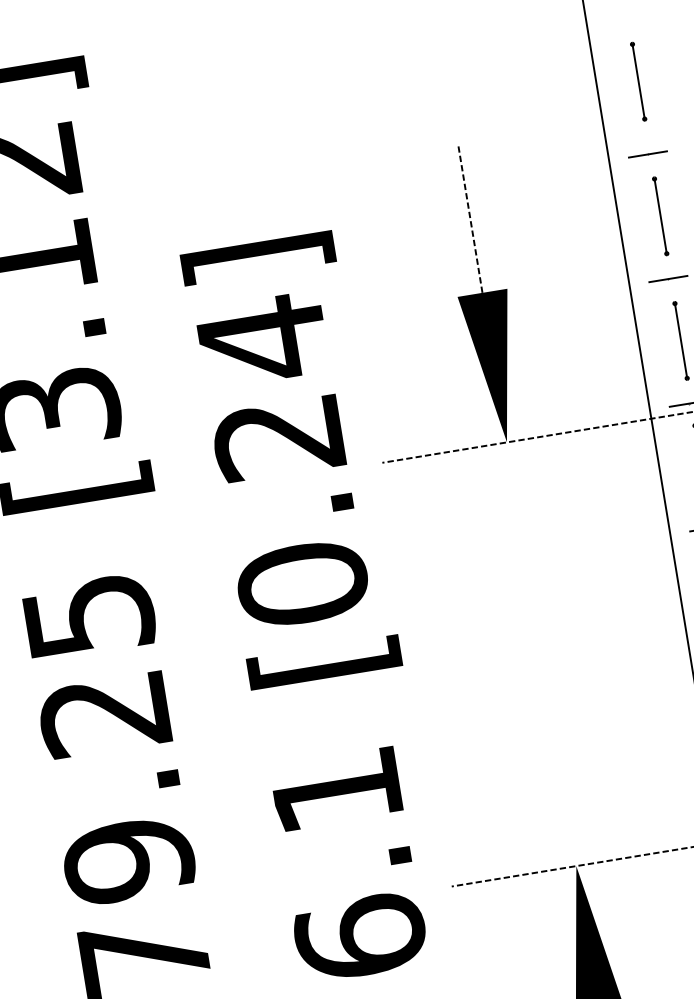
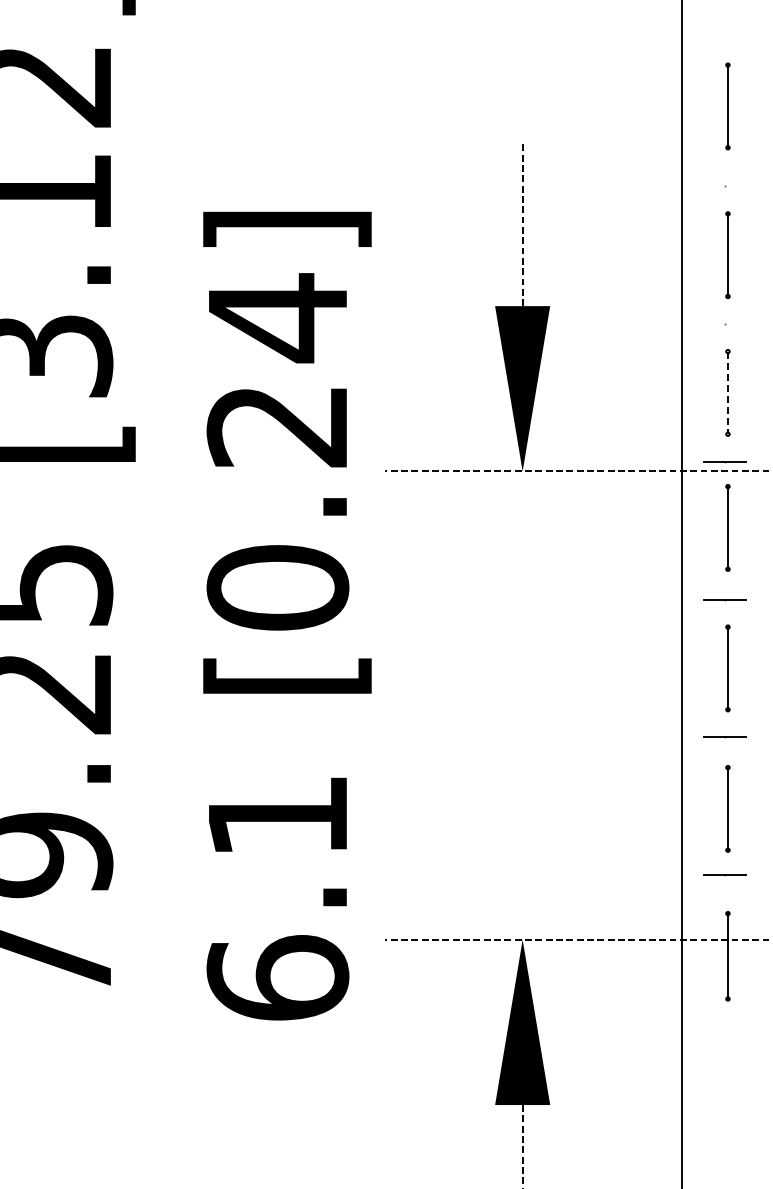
line: (648, 154) -> (725, 186), removed
line: (668, 279) -> (725, 324), removed
line: (680, 341) -> (727, 393), solid -> dashed

